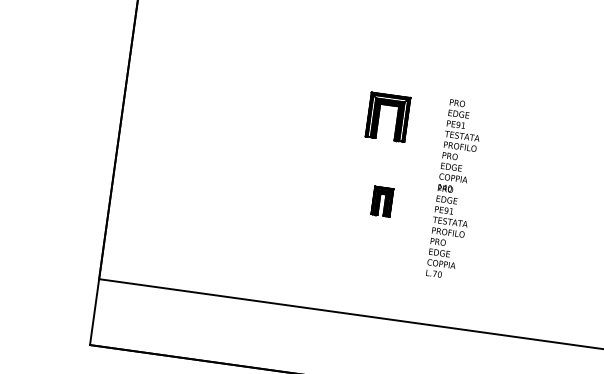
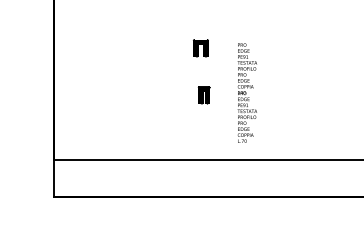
part: (387, 117) -> (200, 48), size x0.62
text: (453, 188) -> (246, 92), moved

